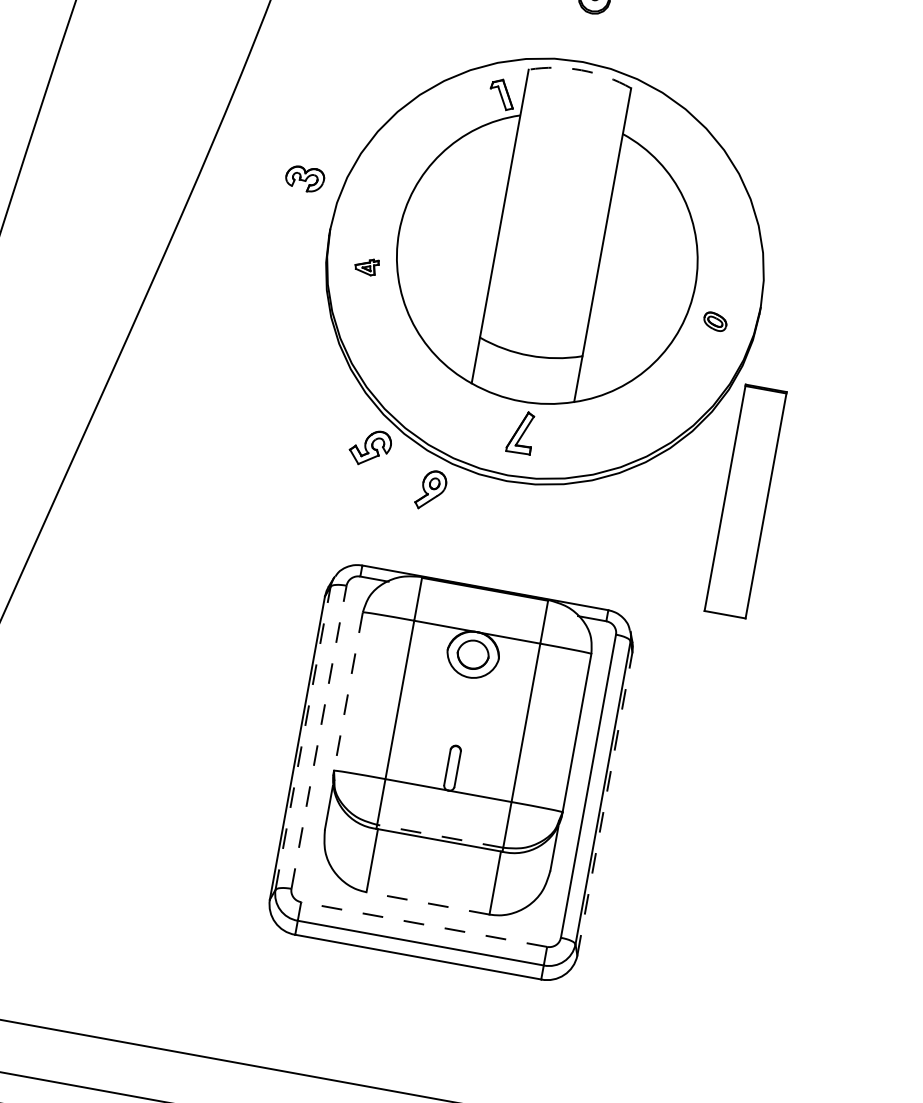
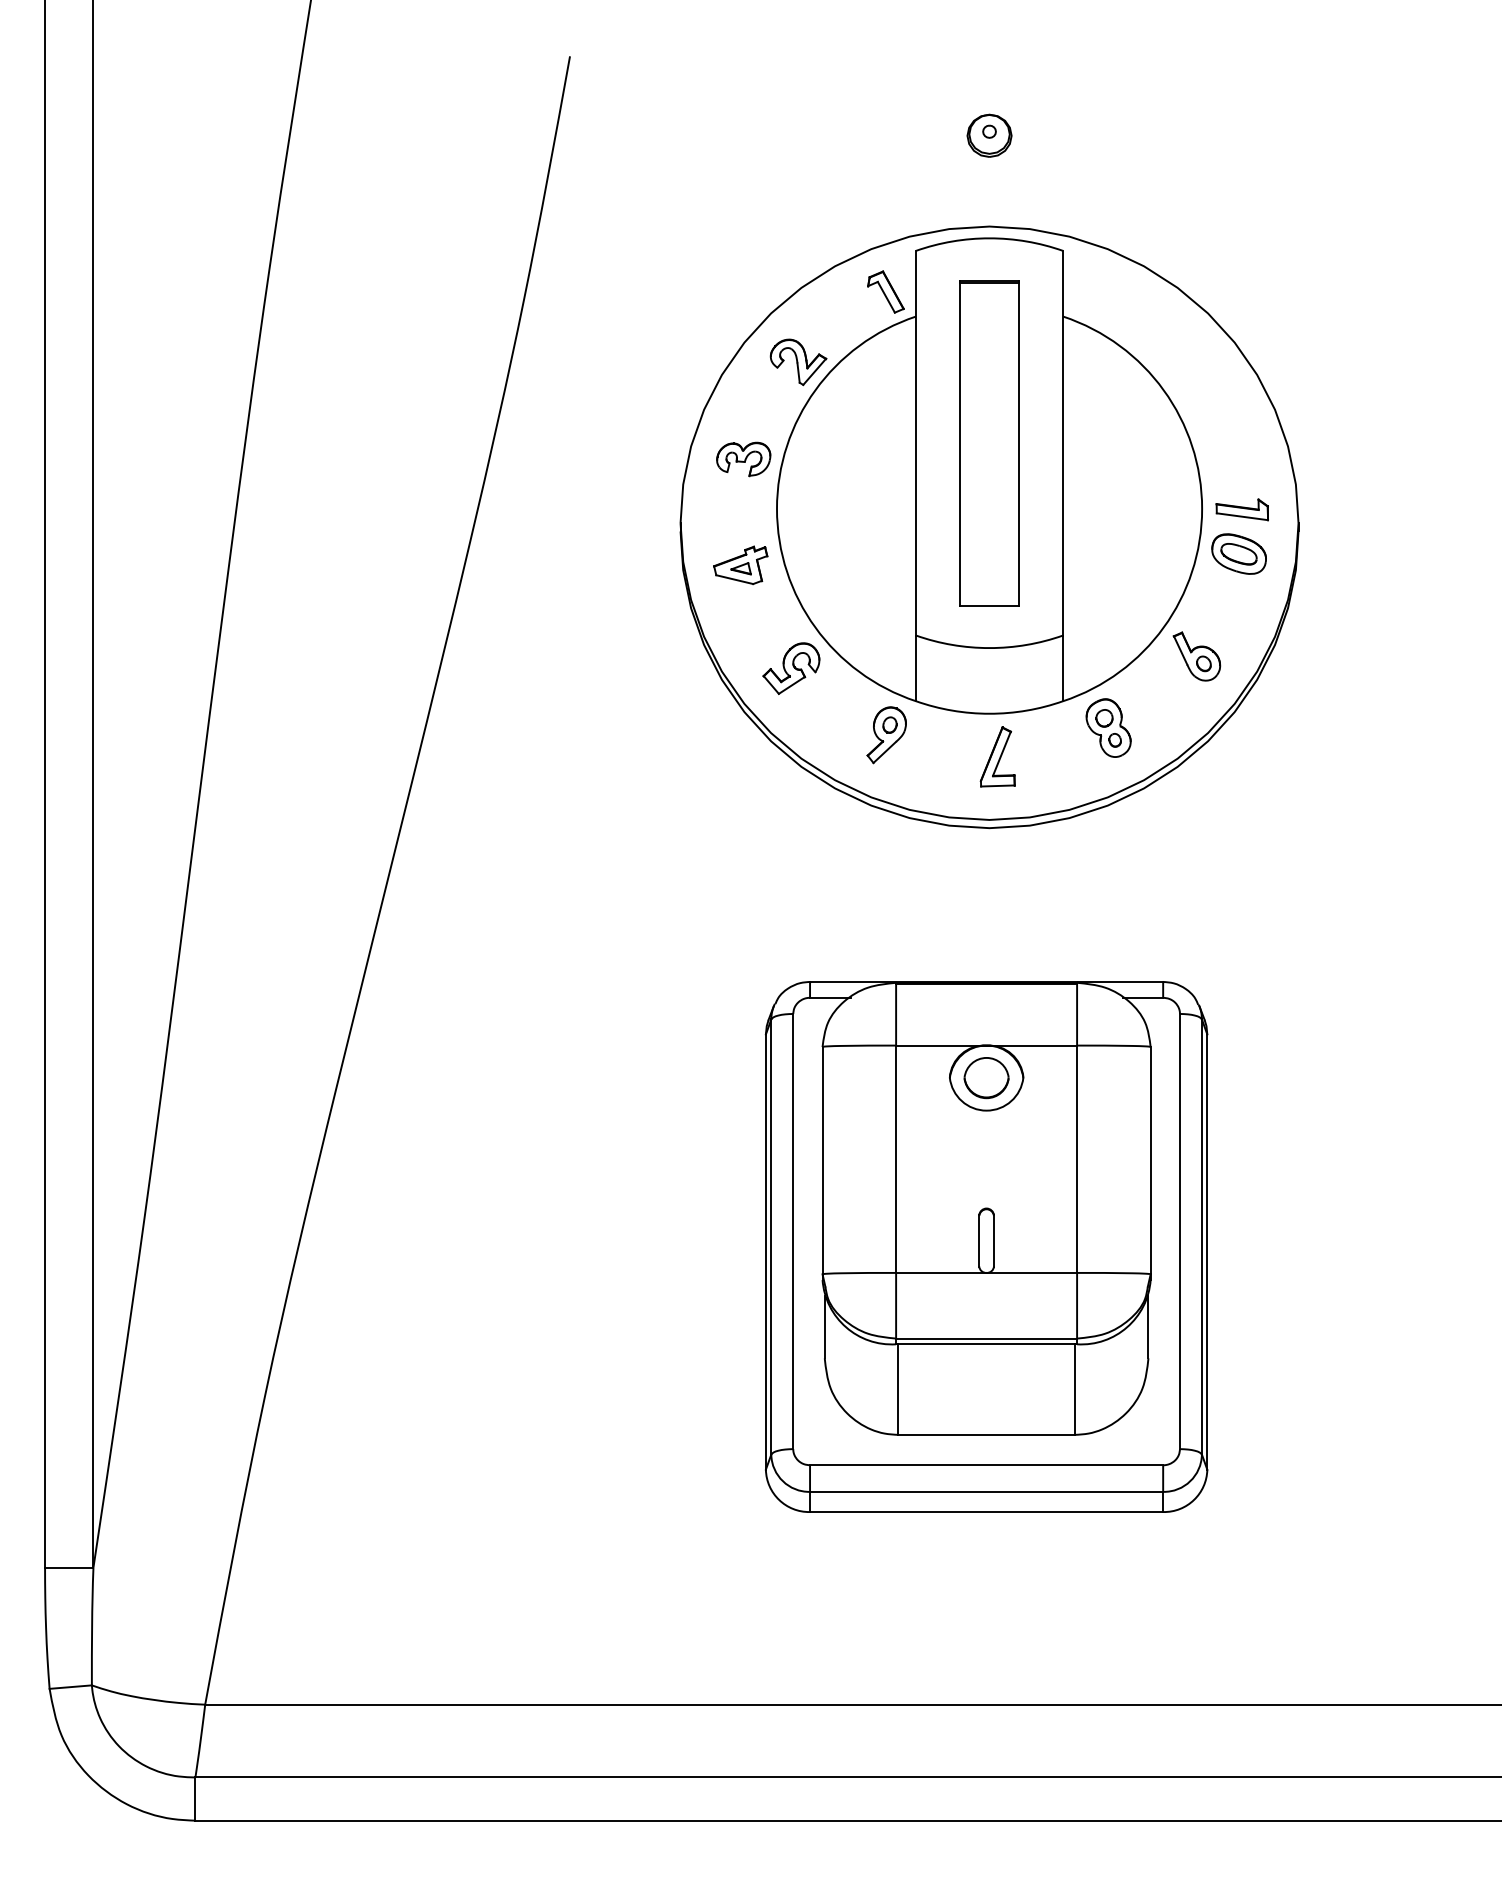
arc: (581, 70) -> (989, 238), dashed -> solid
part: (432, 132) -> (798, 362), added
part: (304, 179) -> (743, 459), moved
part: (366, 266) -> (740, 565), size x1.67
part: (722, 291) -> (1241, 509), added
part: (715, 321) -> (1238, 553), size x1.67
part: (672, 387) -> (1196, 656), added
part: (602, 426) -> (1108, 727), added
part: (370, 447) -> (791, 668), moved
part: (431, 490) -> (886, 735), moved
part: (745, 501) -> (989, 443), moved
line: (348, 691) -> (822, 1160), dashed -> solid
line: (319, 737) -> (793, 1231), dashed -> solid
line: (303, 738) -> (771, 1237), dashed -> solid
line: (604, 804) -> (1207, 1252), dashed -> solid
line: (440, 836) -> (986, 1338), dashed -> solid
line: (427, 903) -> (986, 1434), dashed -> solid
line: (424, 924) -> (986, 1465), dashed -> solid

